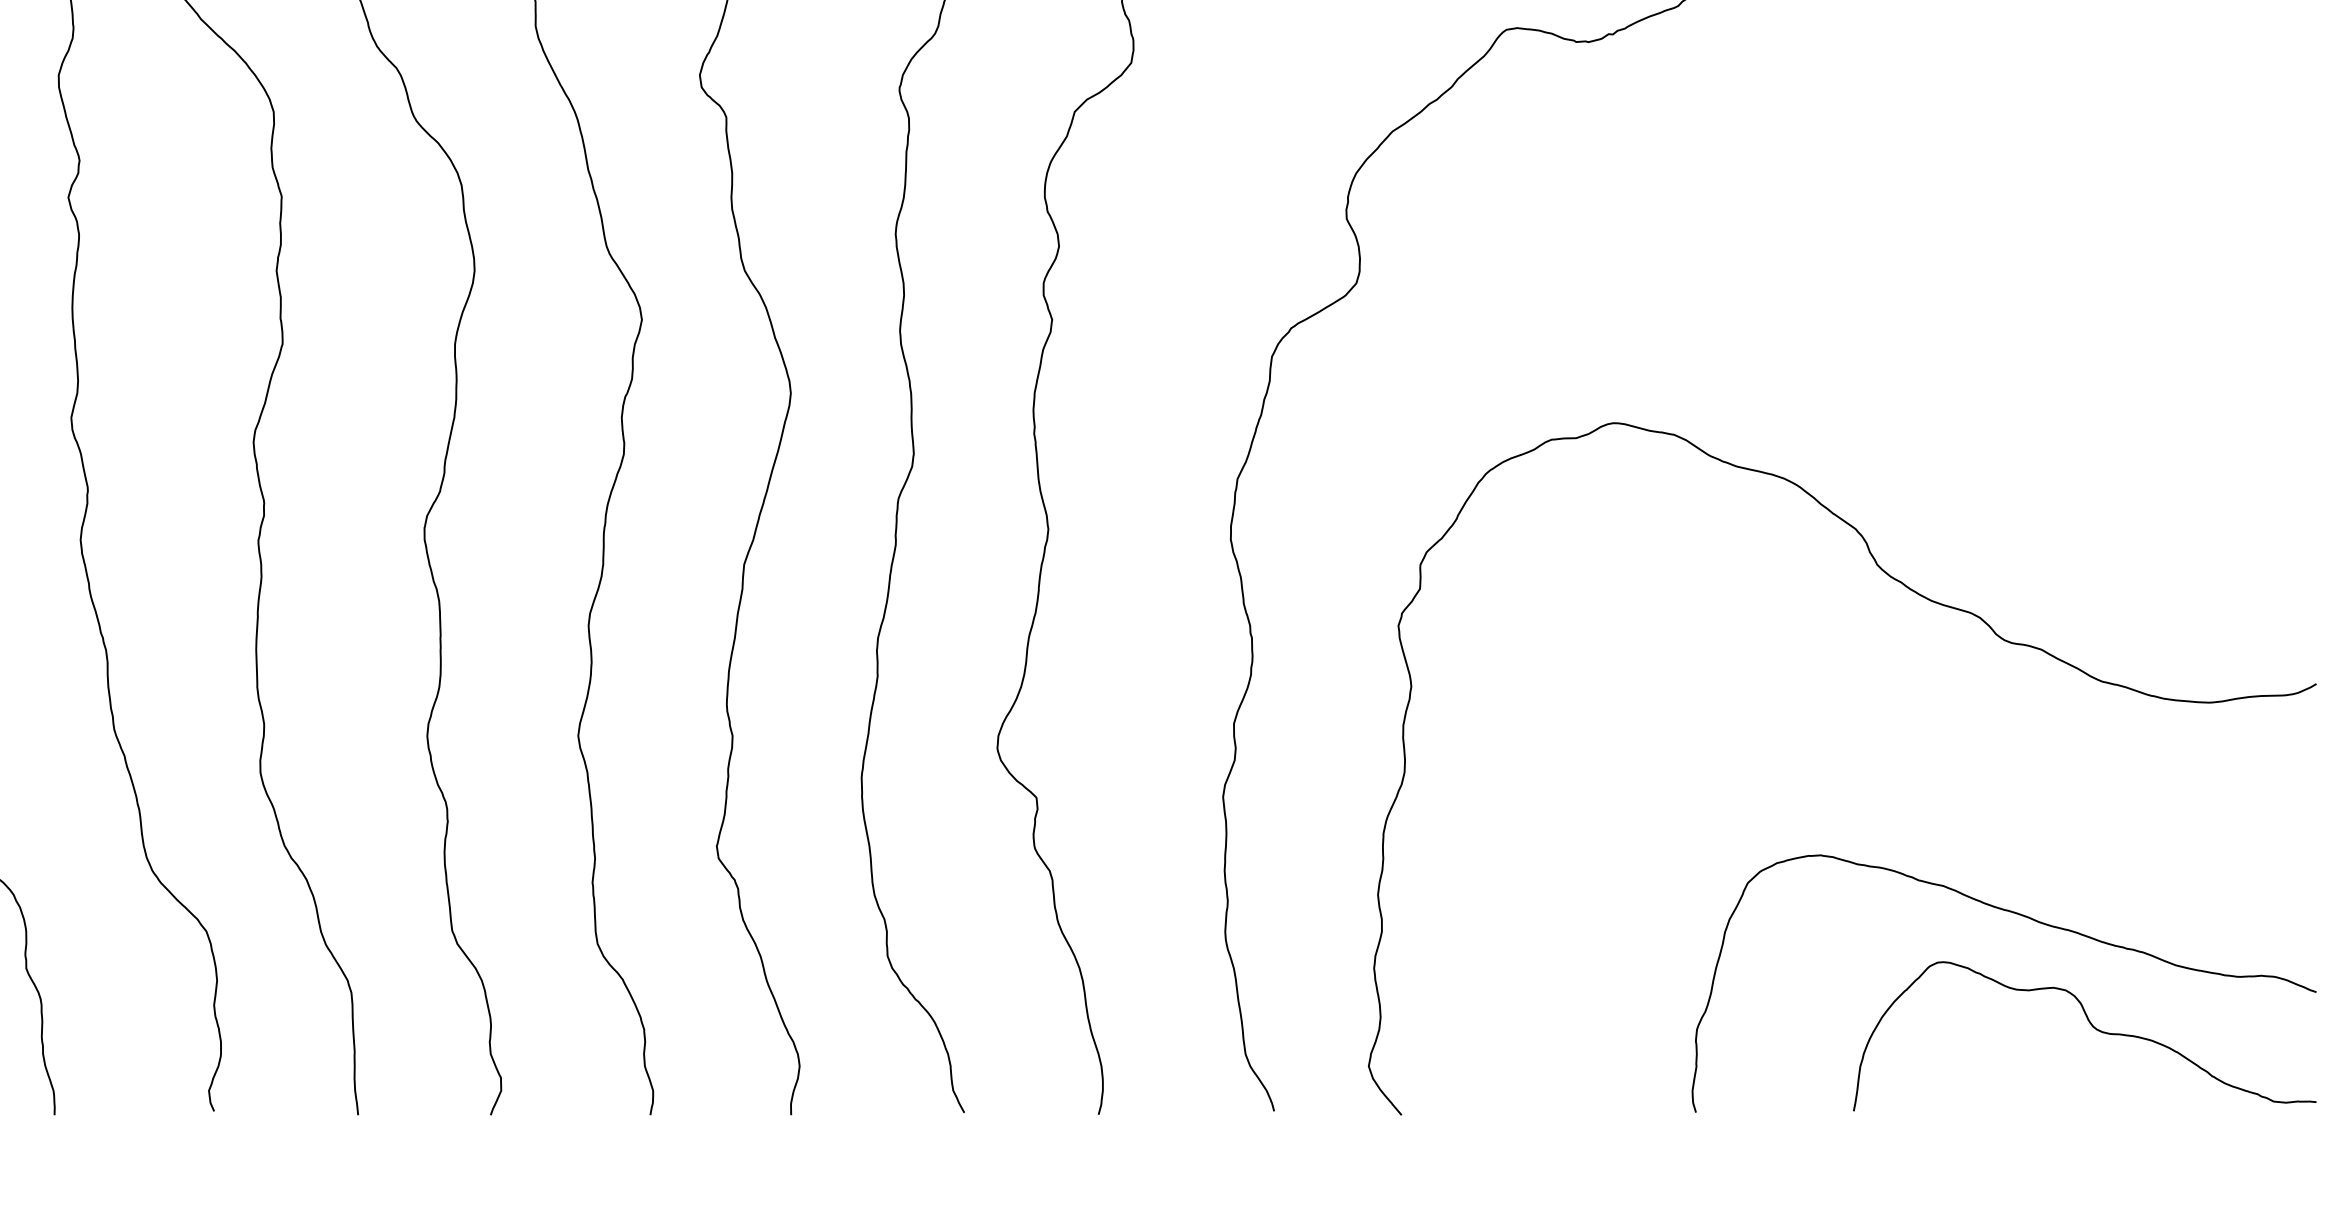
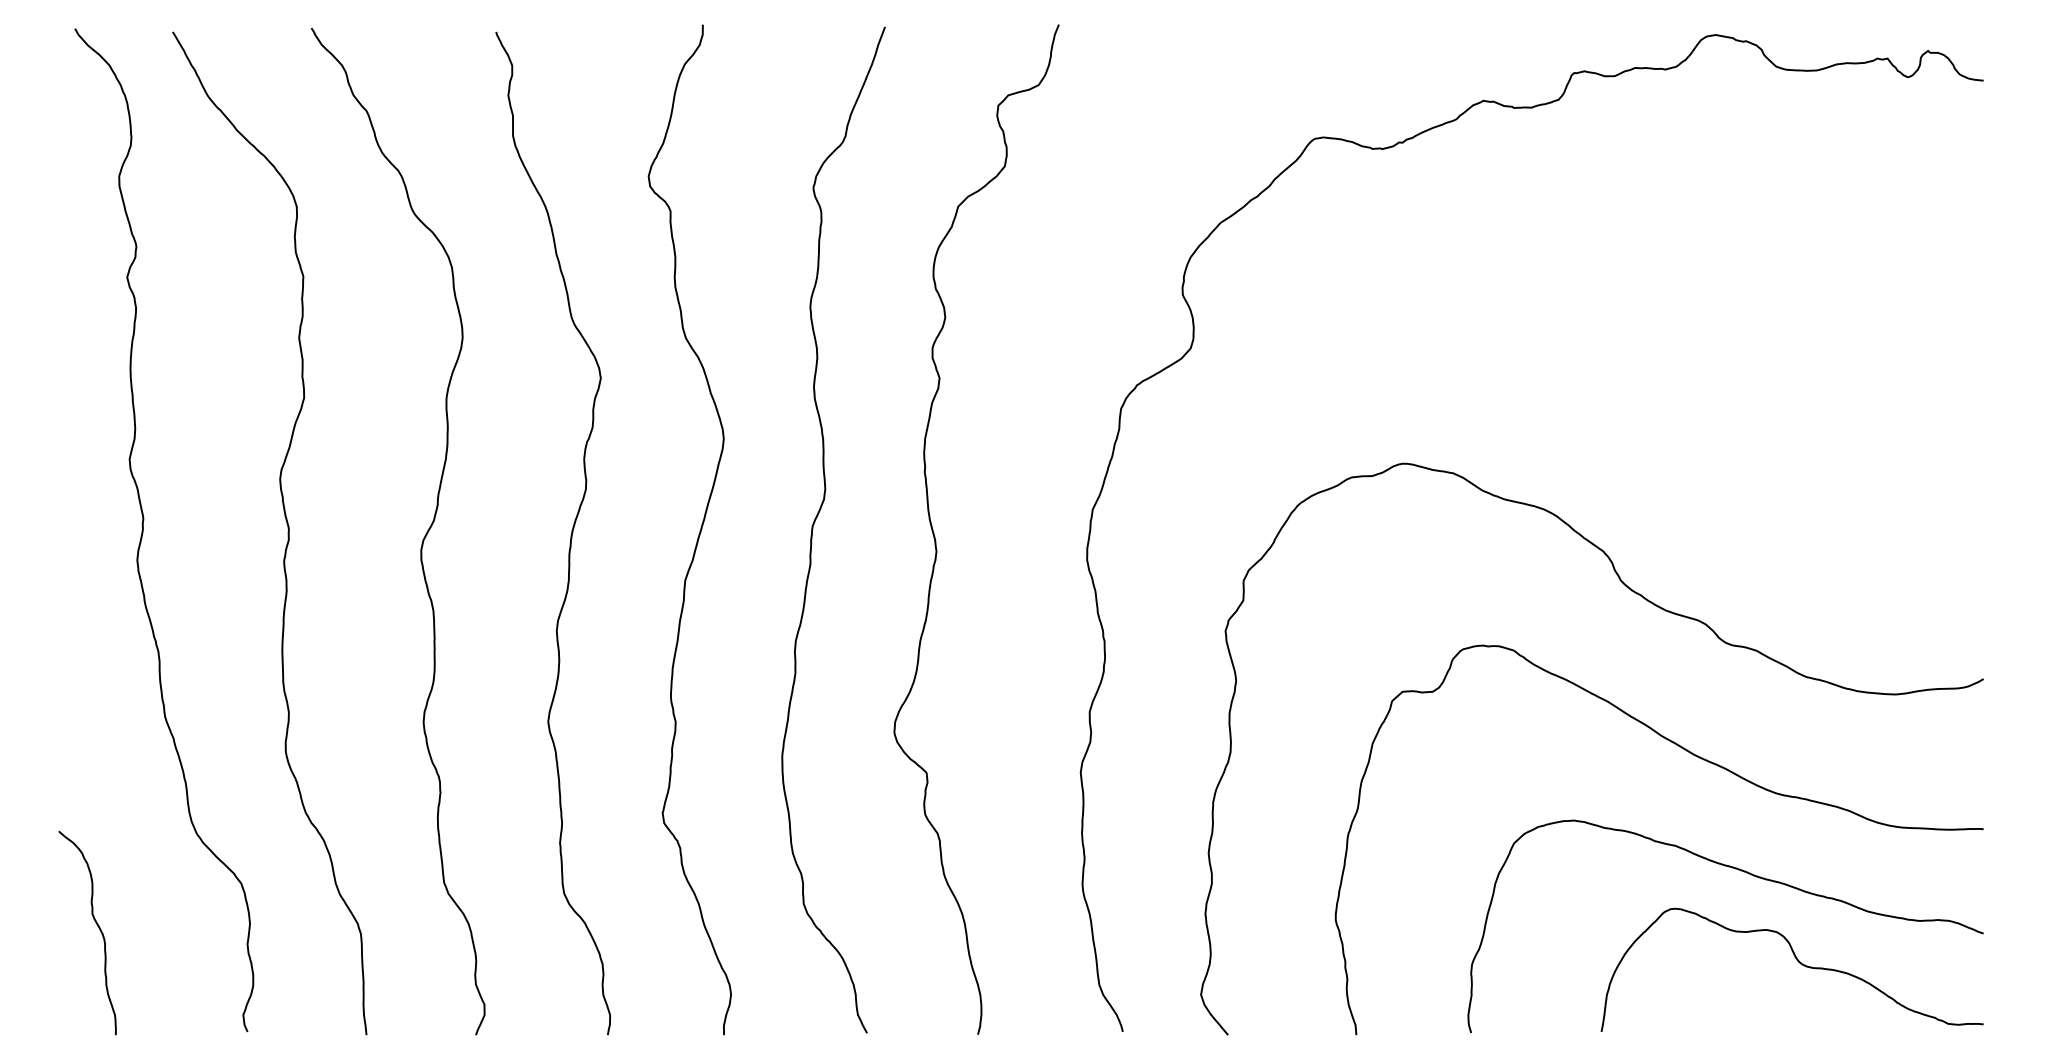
curve: (1972, 780) -> (1699, 758), added

